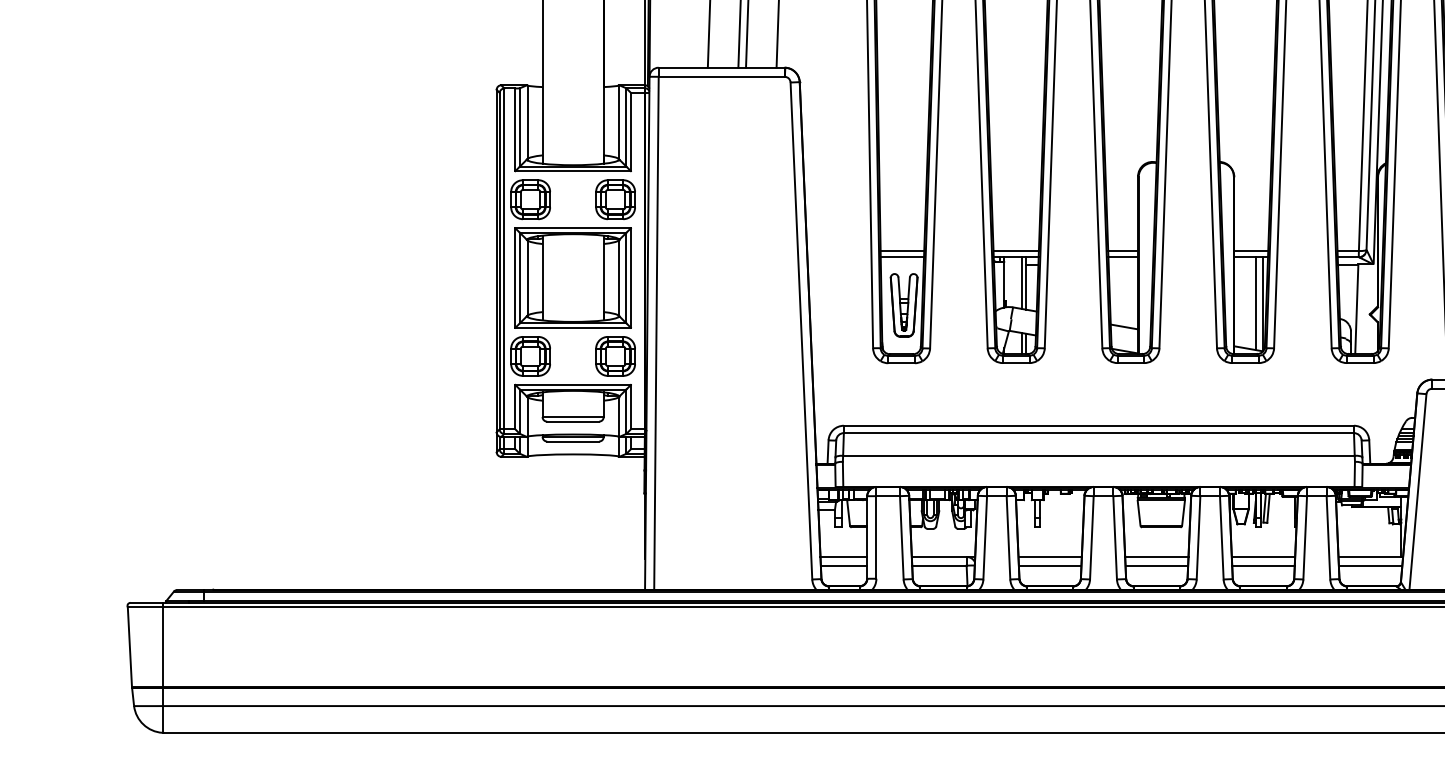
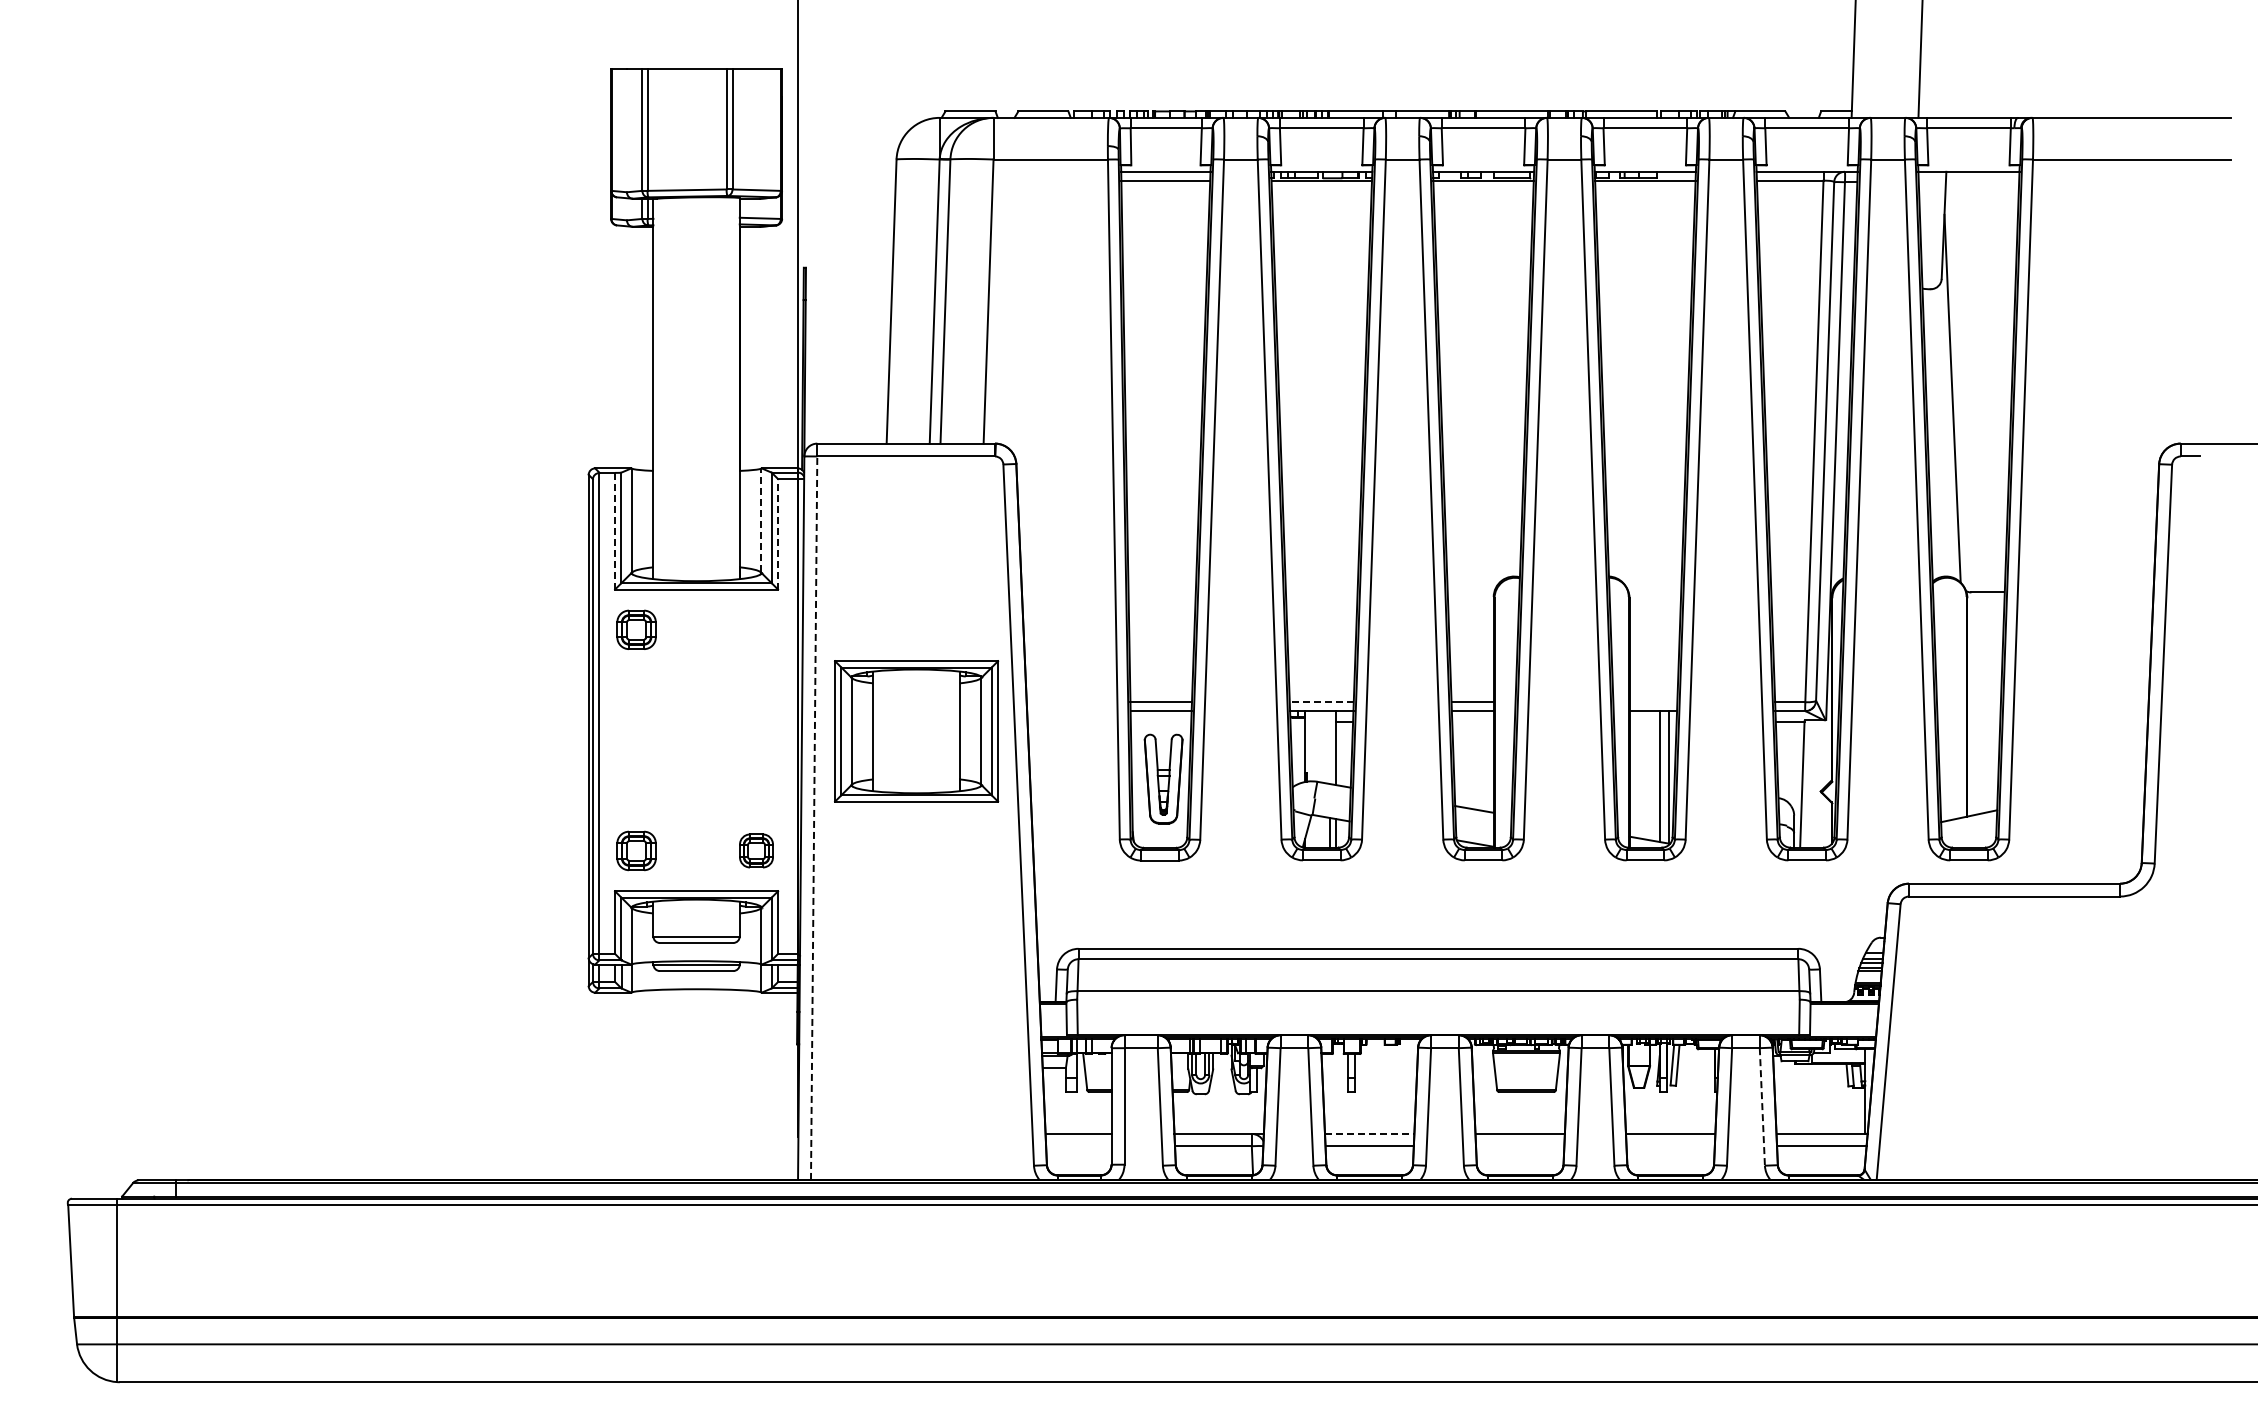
line: (618, 122) -> (760, 520), solid -> dashed
line: (515, 130) -> (615, 531), solid -> dashed
line: (631, 131) -> (778, 533), solid -> dashed
part: (530, 199) -> (636, 629), size x0.7
part: (615, 199) -> (756, 629), removed
line: (1016, 251) -> (1321, 702), solid -> dashed
line: (1251, 251) -> (1653, 702), removed
part: (573, 278) -> (916, 731), moved
line: (1021, 283) -> (1329, 747), removed
line: (656, 333) -> (814, 818), solid -> dashed
part: (530, 356) -> (636, 850), size x0.7
part: (615, 356) -> (756, 850), size x0.6
line: (1328, 537) -> (1762, 1106), solid -> dashed
line: (1050, 556) -> (1369, 1133), solid -> dashed
line: (843, 565) -> (1078, 1146), removed
line: (1157, 565) -> (1520, 1146), removed
line: (1263, 565) -> (1670, 1146), removed

